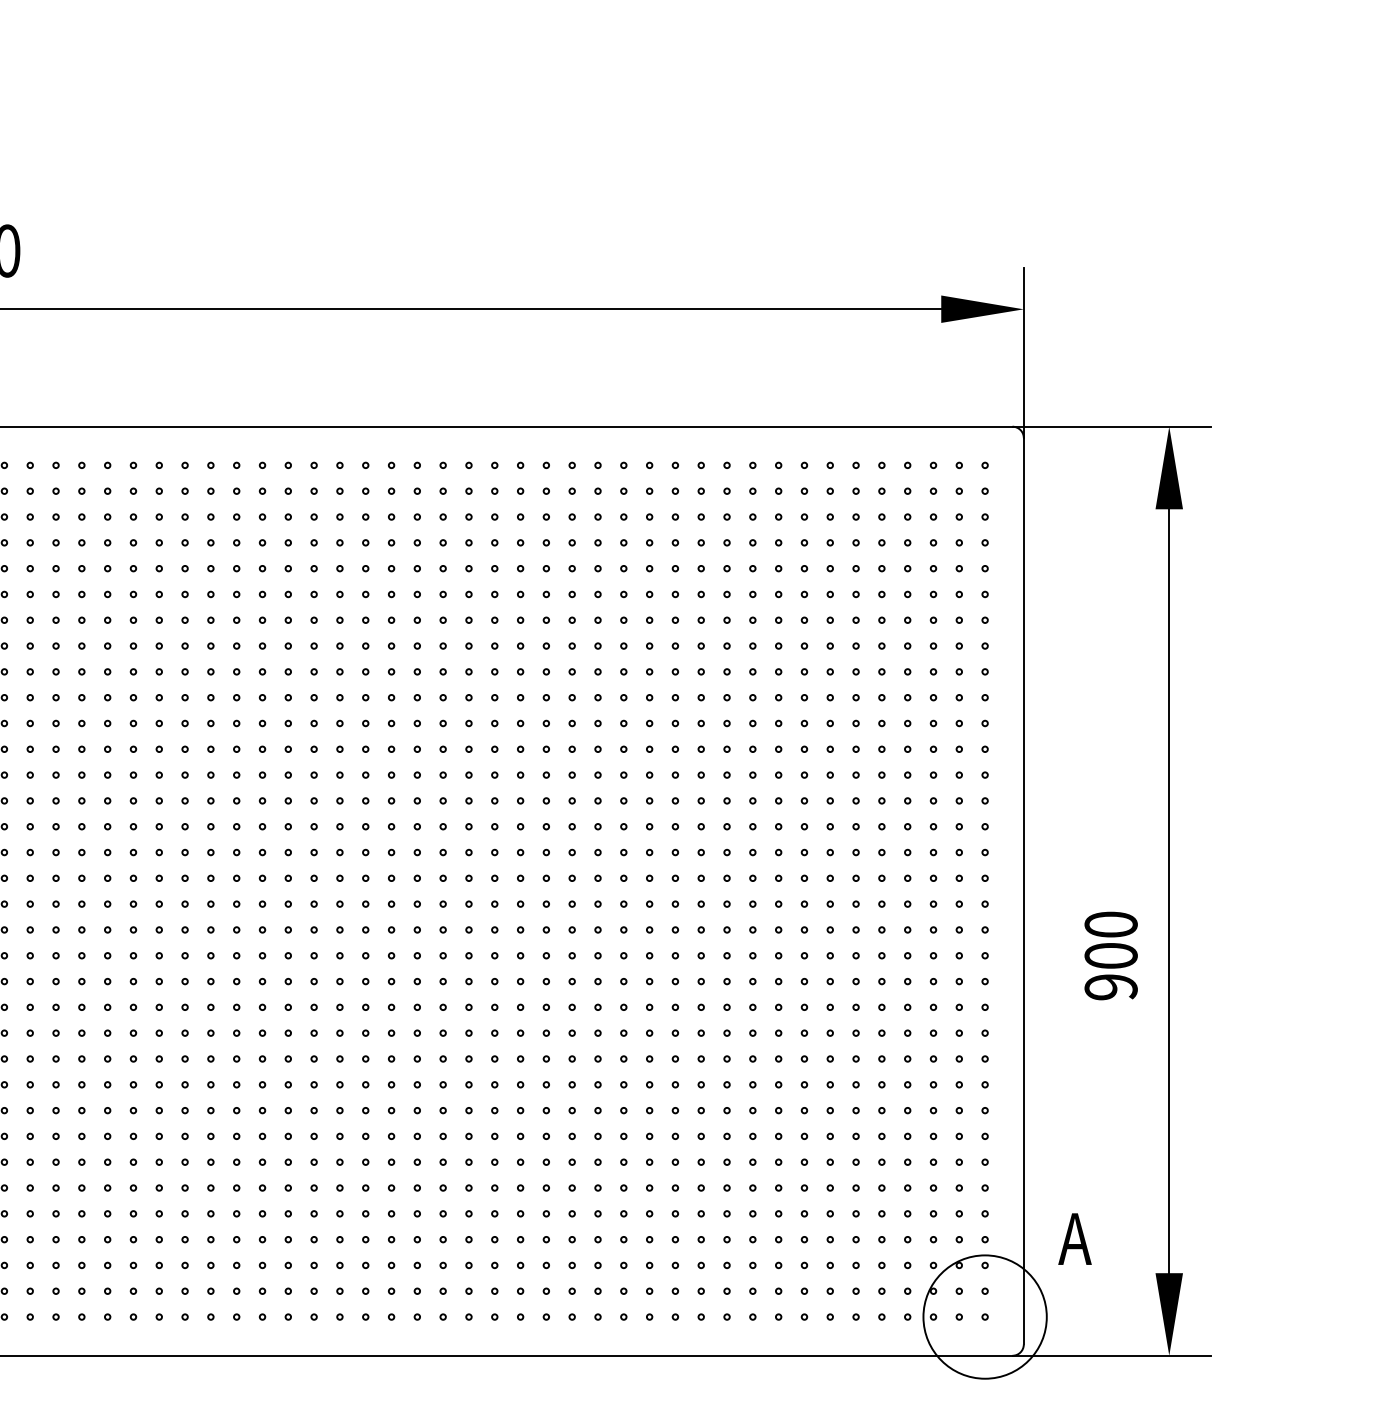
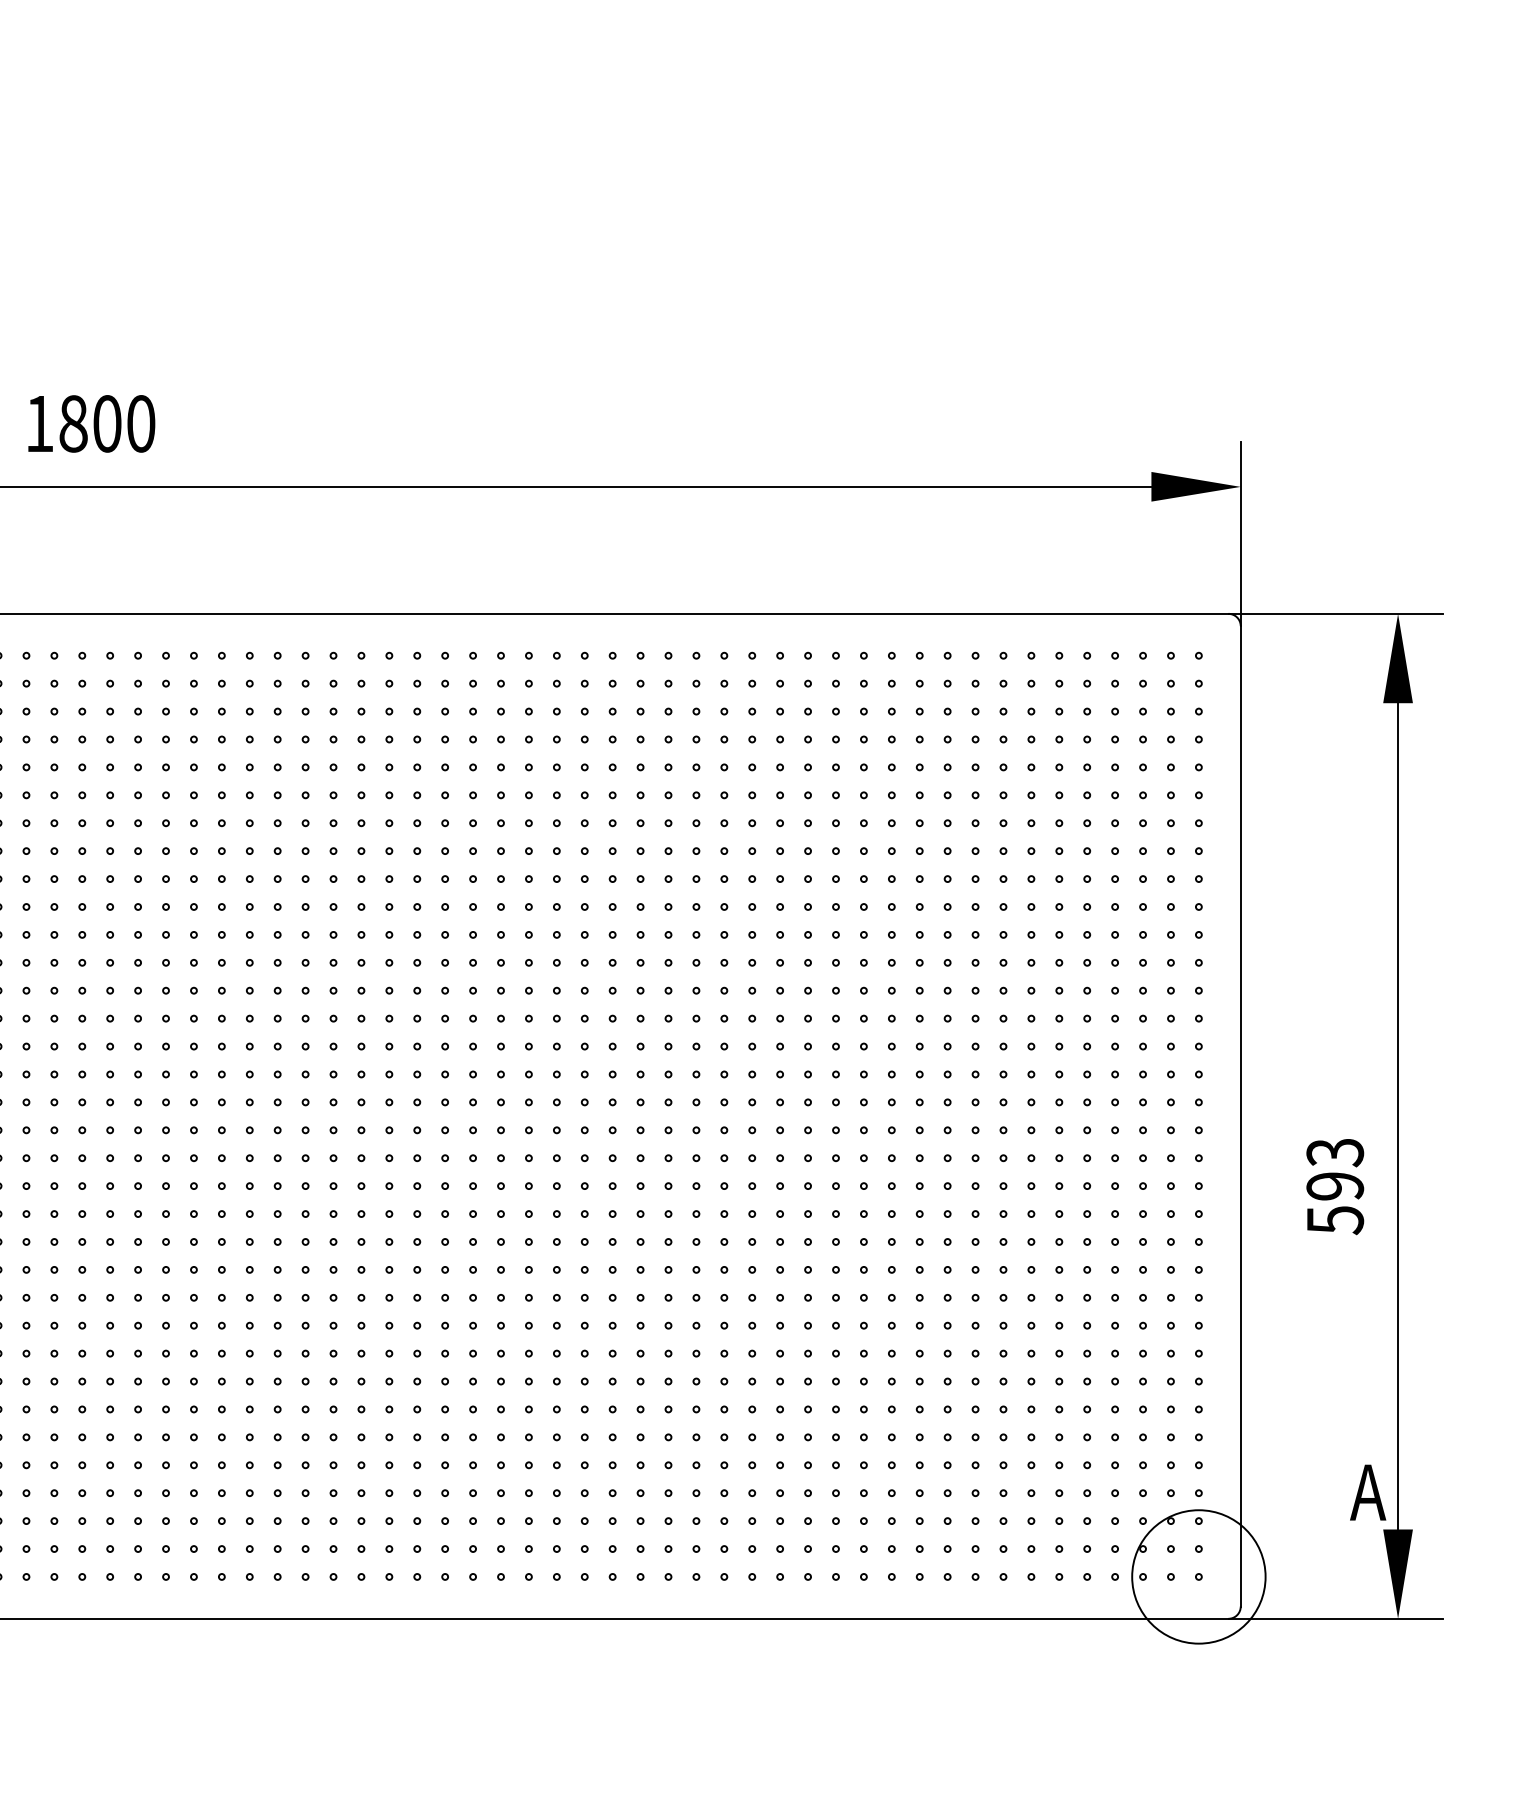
text: (1111, 956) -> (1335, 1186), 900 -> 593
text: (1075, 1238) -> (1368, 1492), moved

